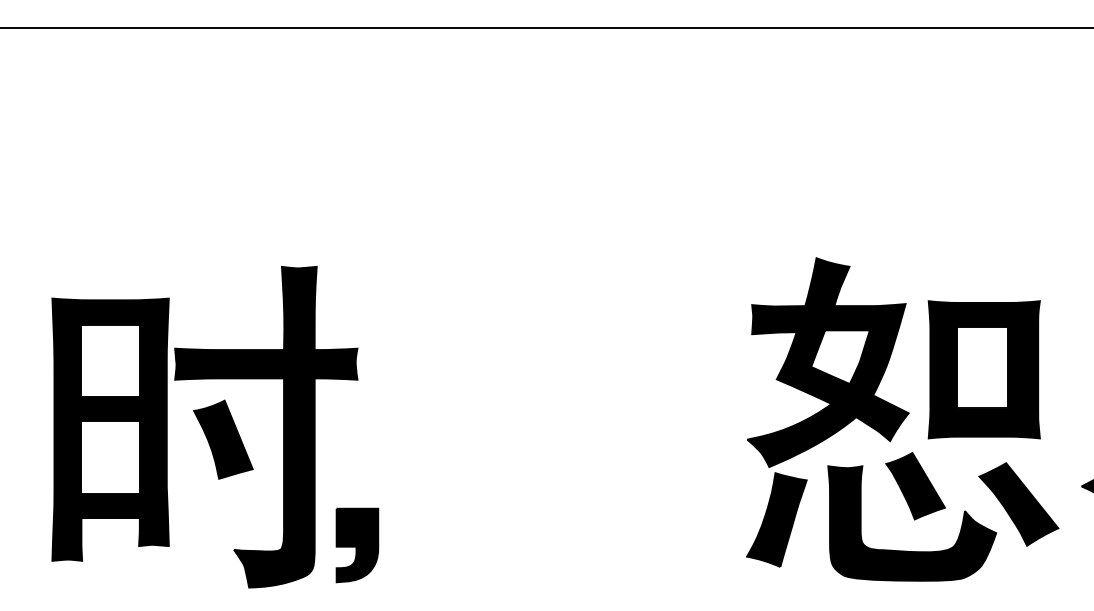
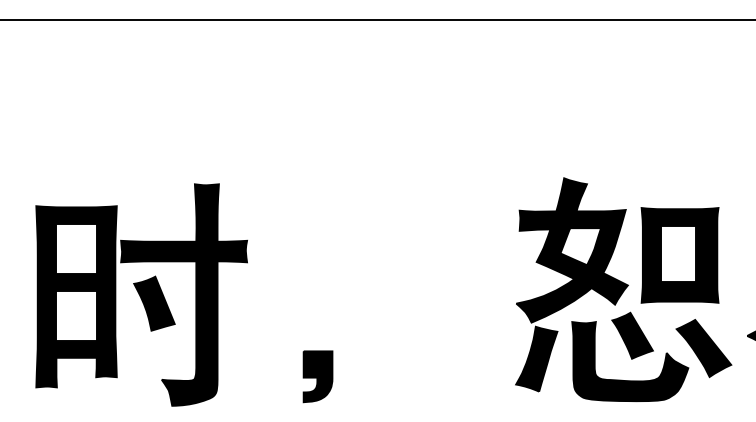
part: (356, 545) -> (317, 376), moved

